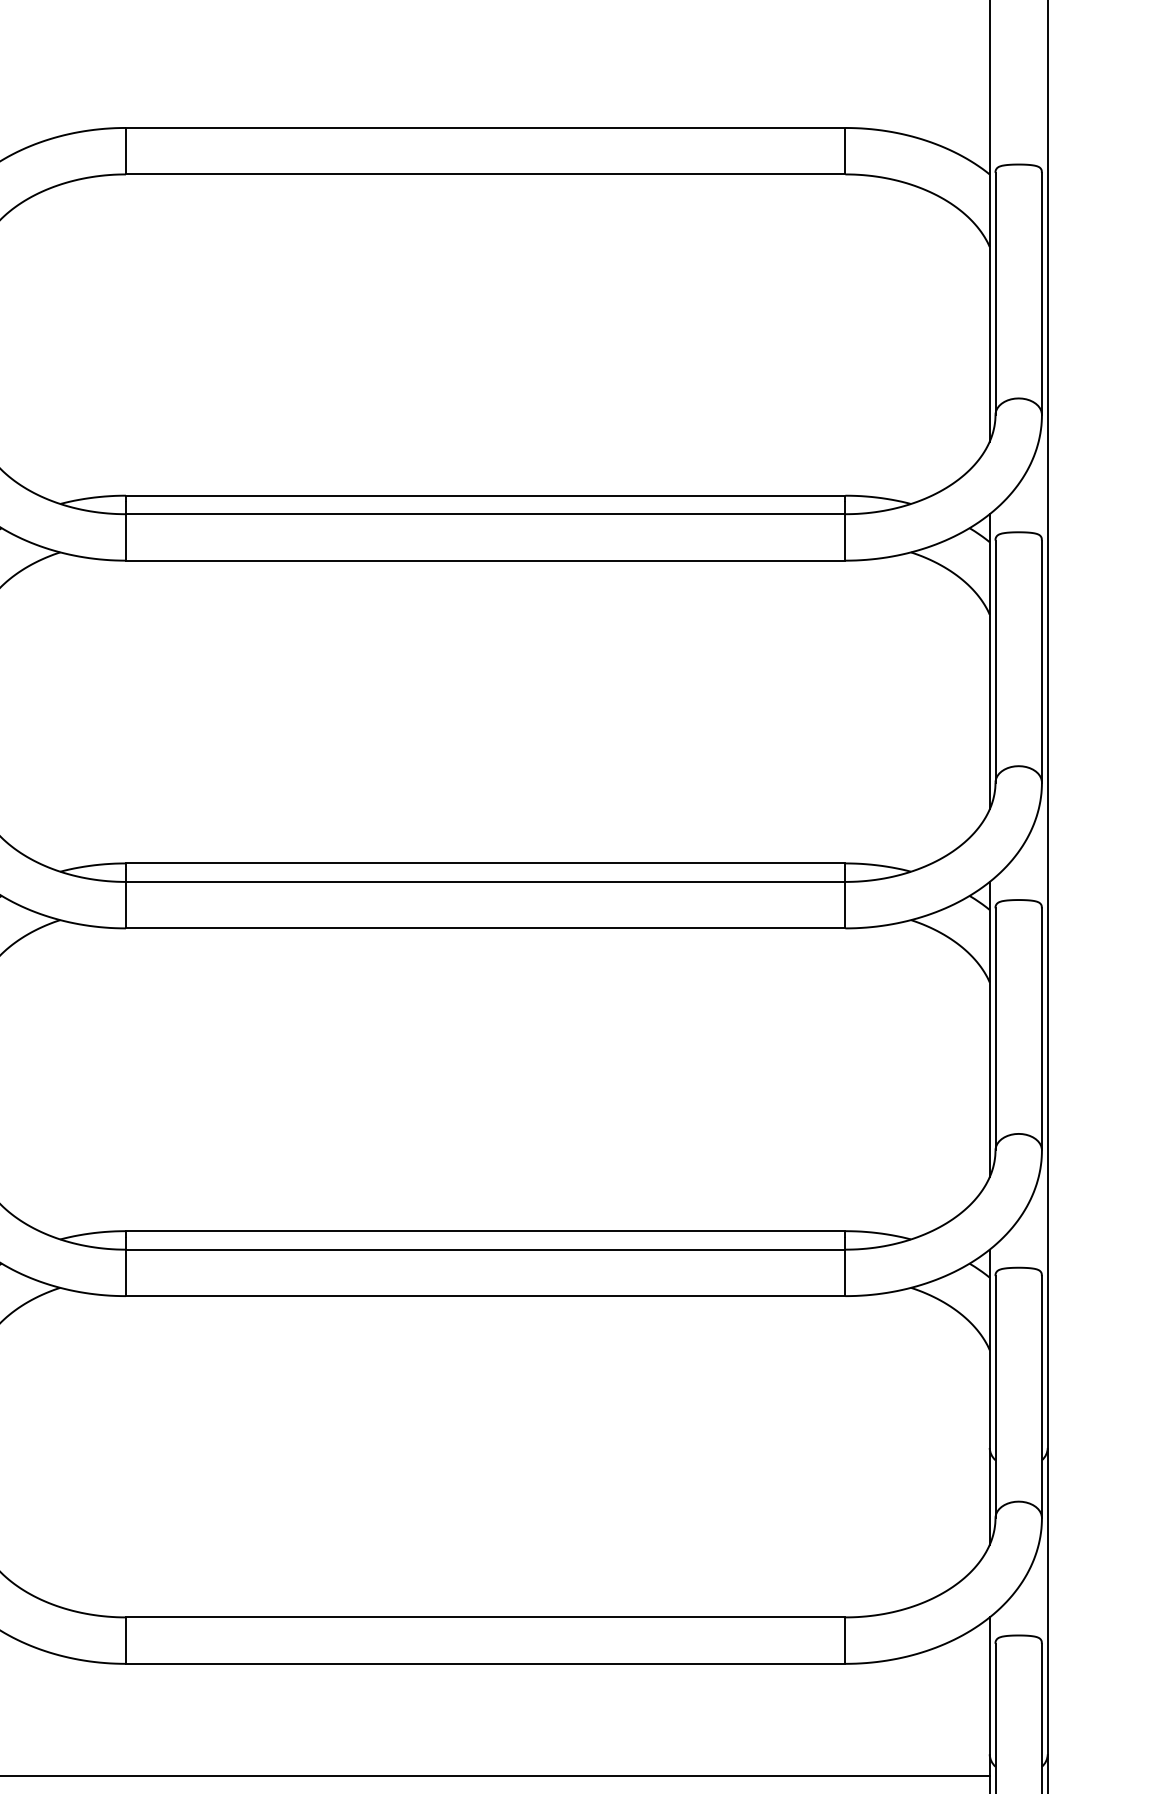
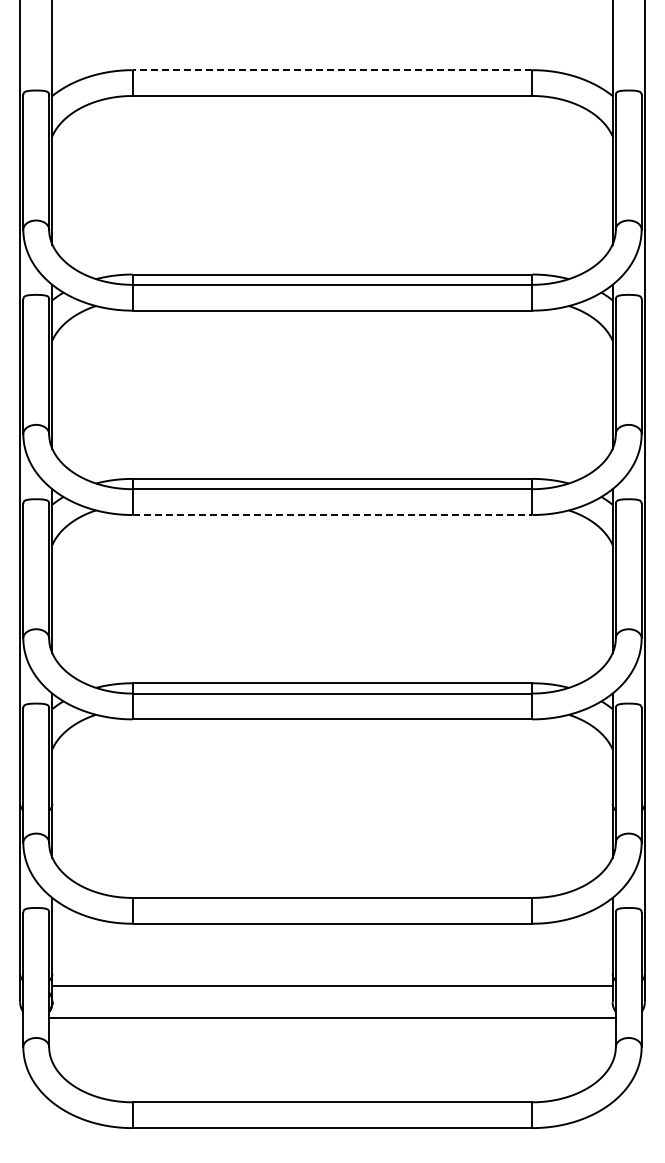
line: (485, 128) -> (332, 70), solid -> dashed
line: (485, 929) -> (332, 515), solid -> dashed

